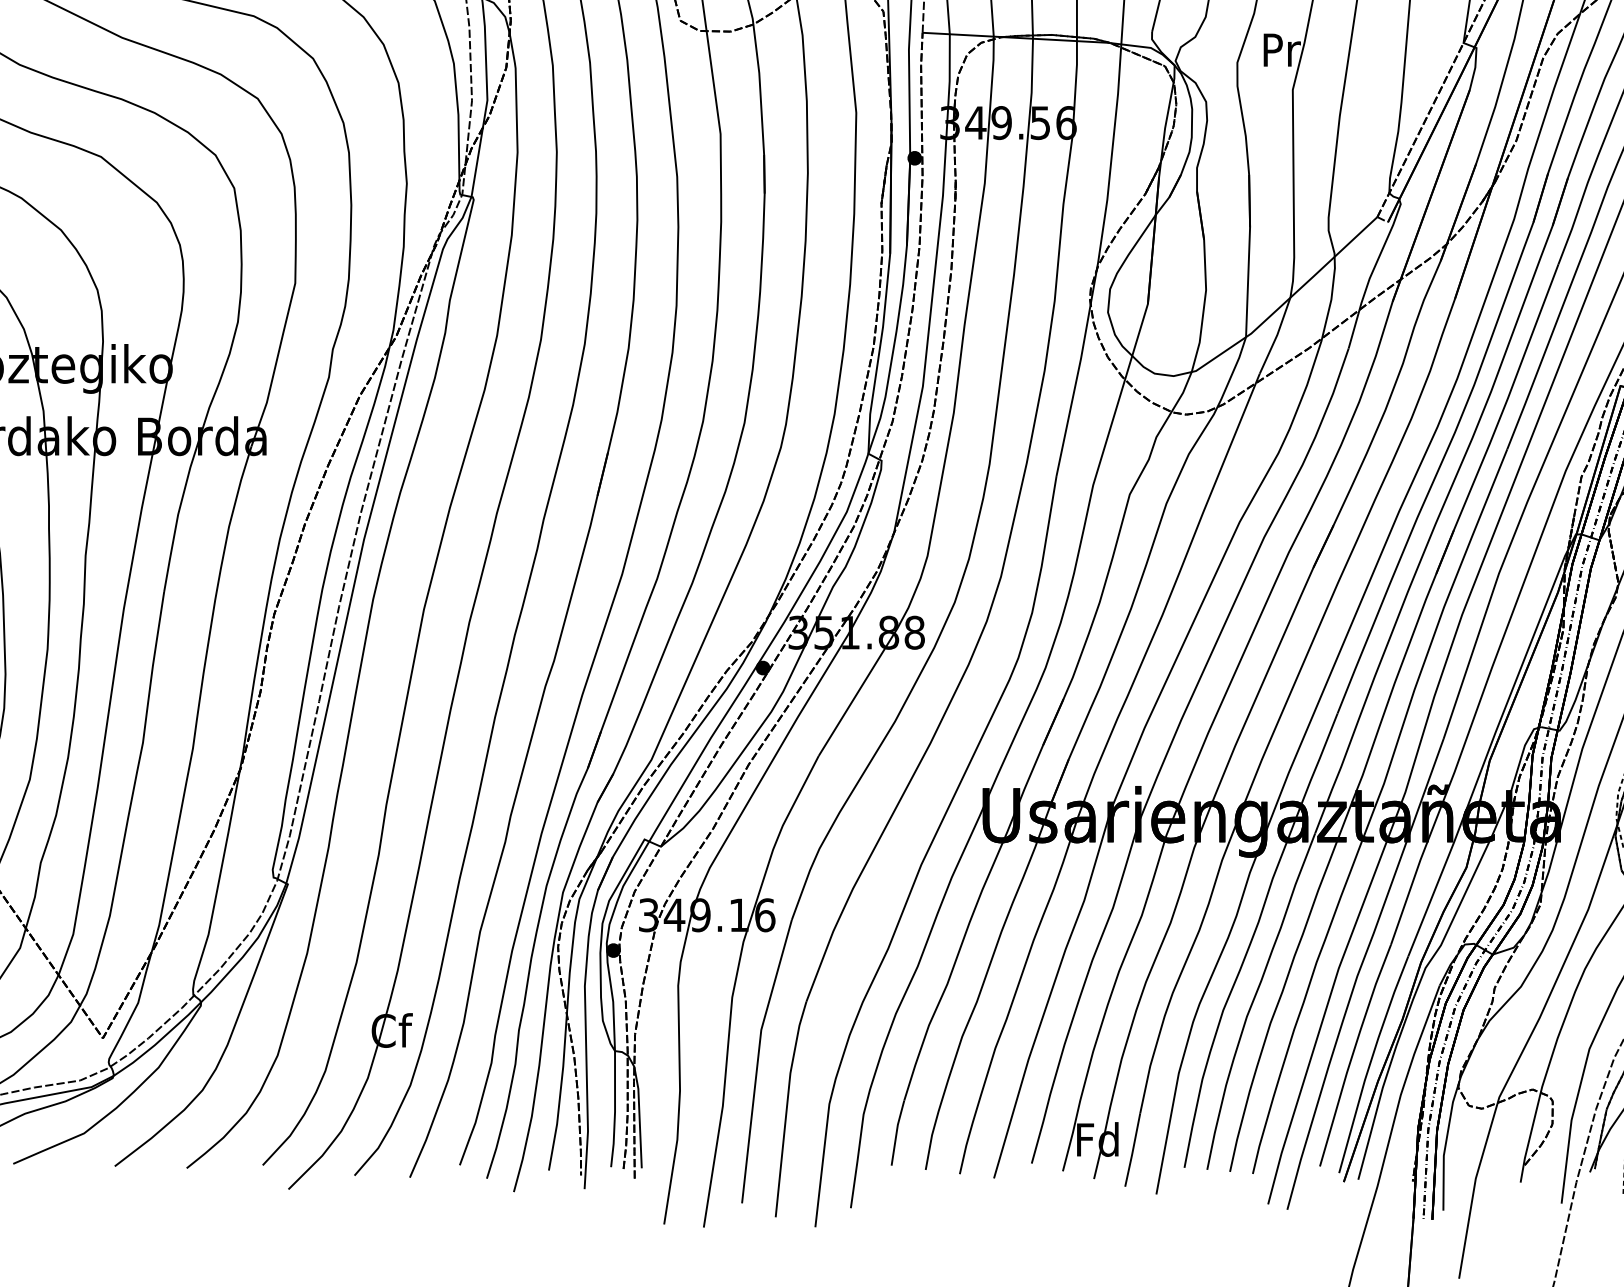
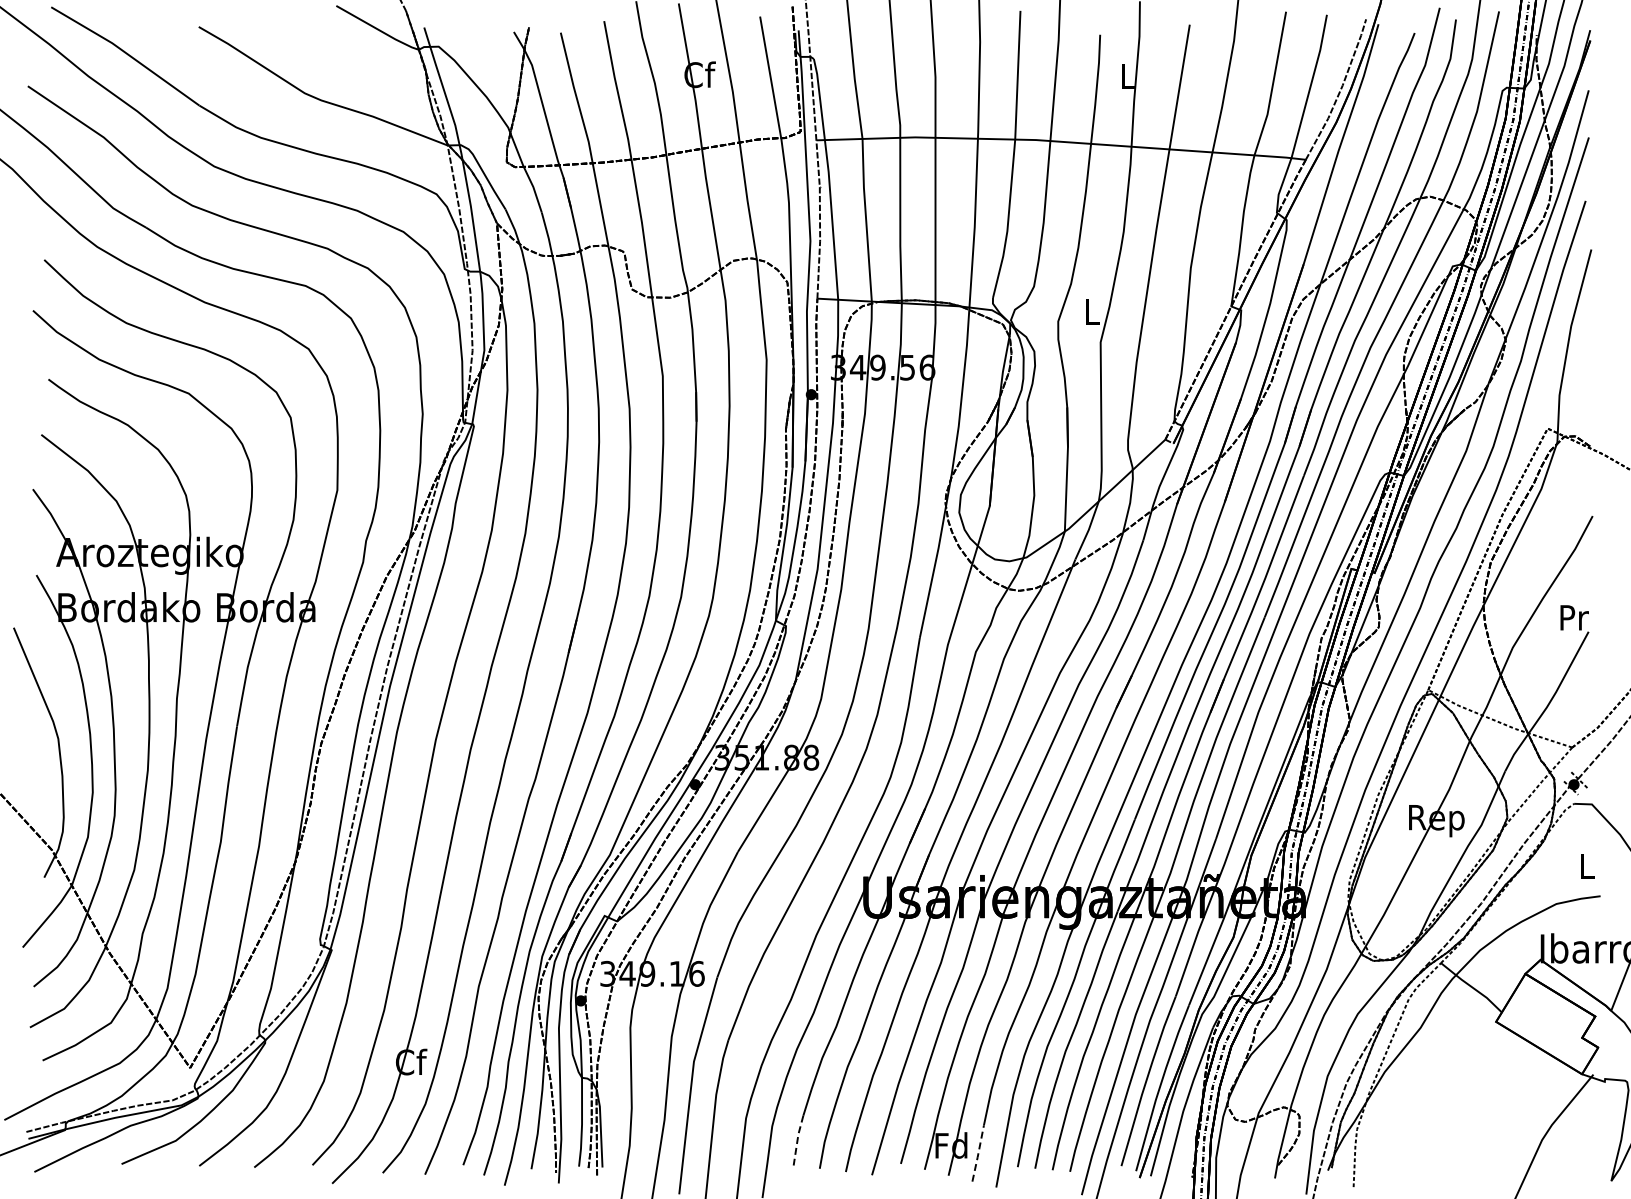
text: (1282, 49) -> (1092, 311), Pr -> L
line: (896, 1132) -> (797, 1140), solid -> dashed
line: (1133, 1151) -> (978, 1154), solid -> dashed

